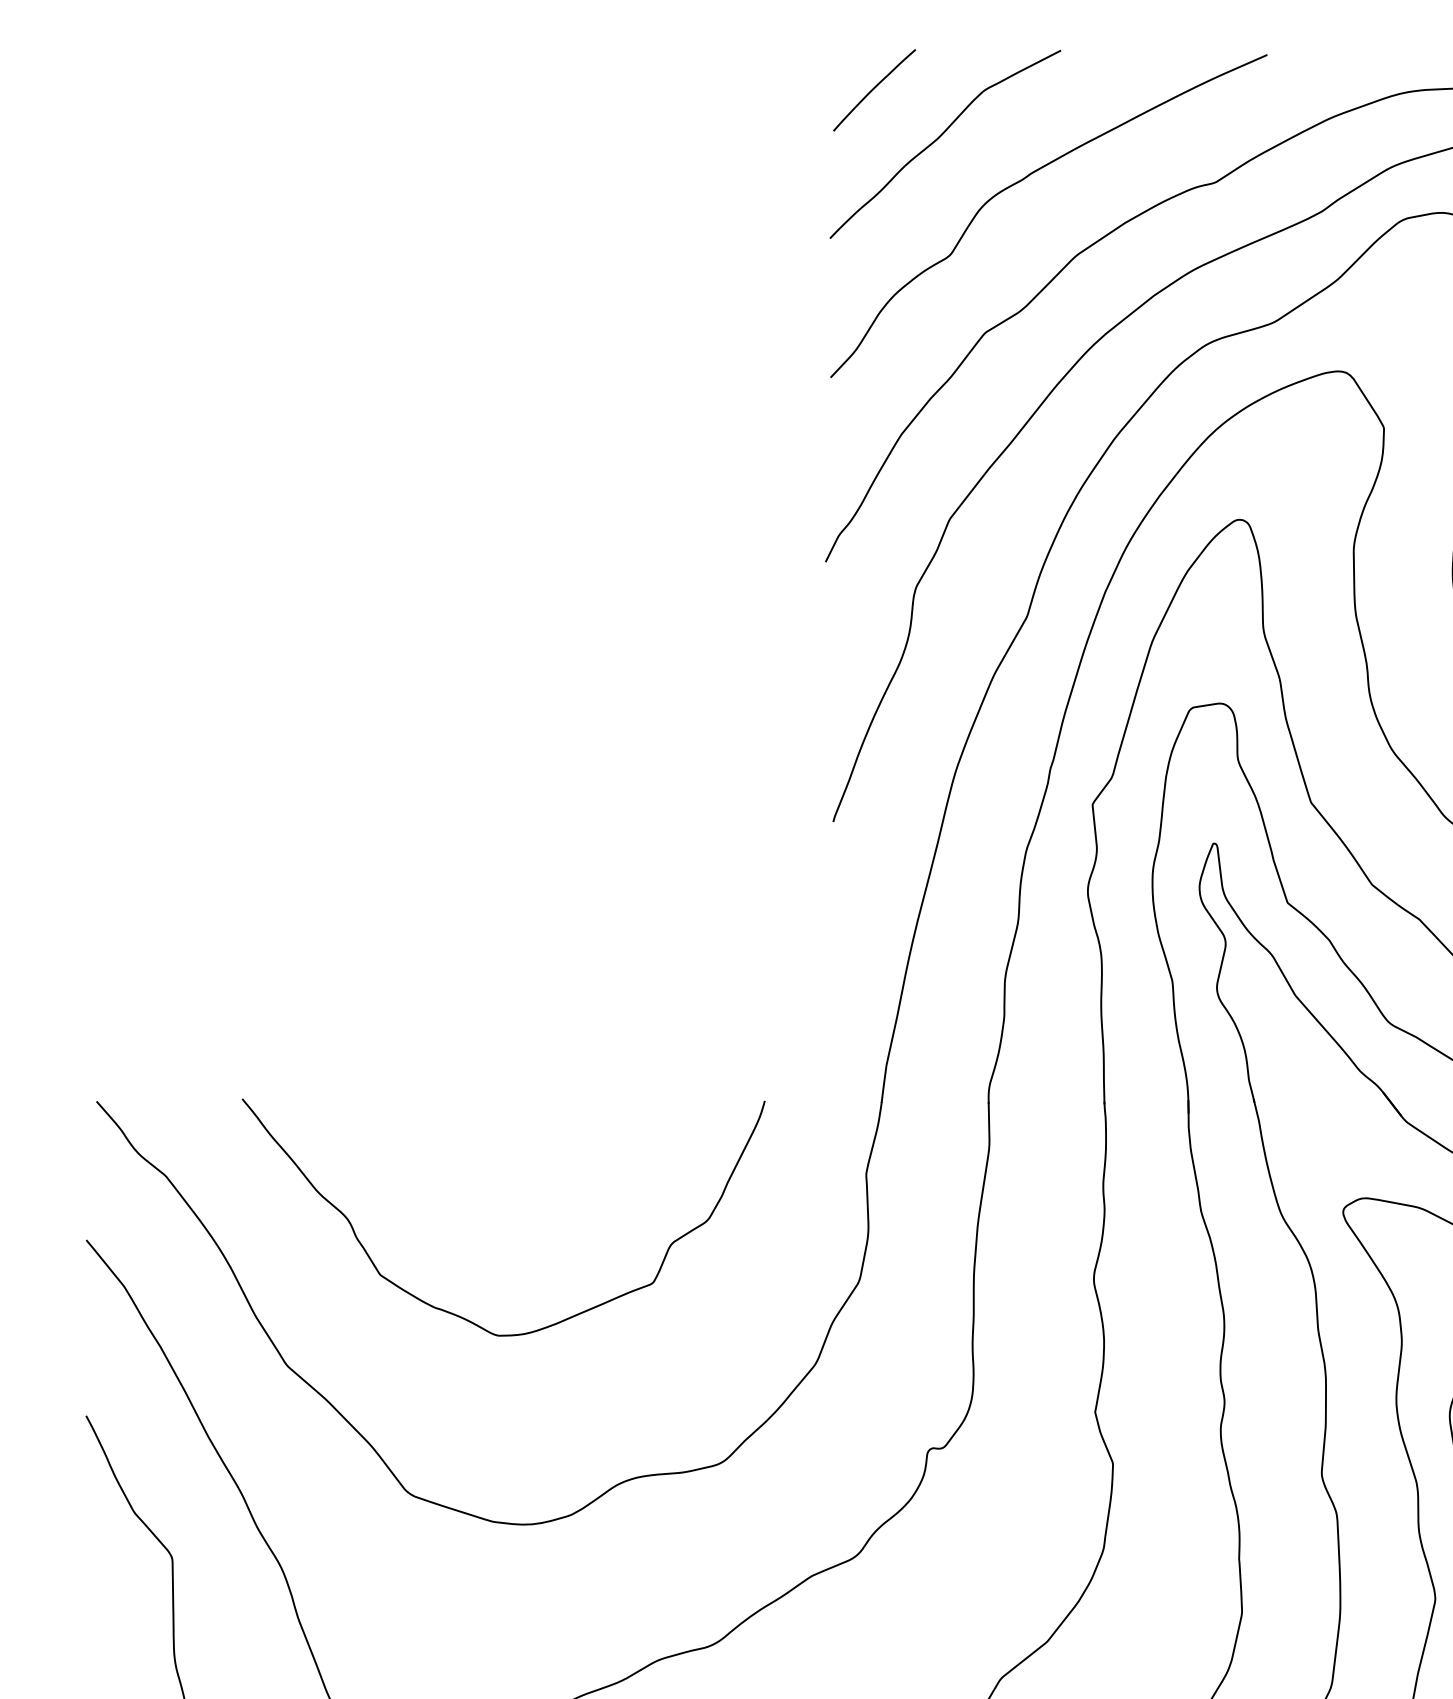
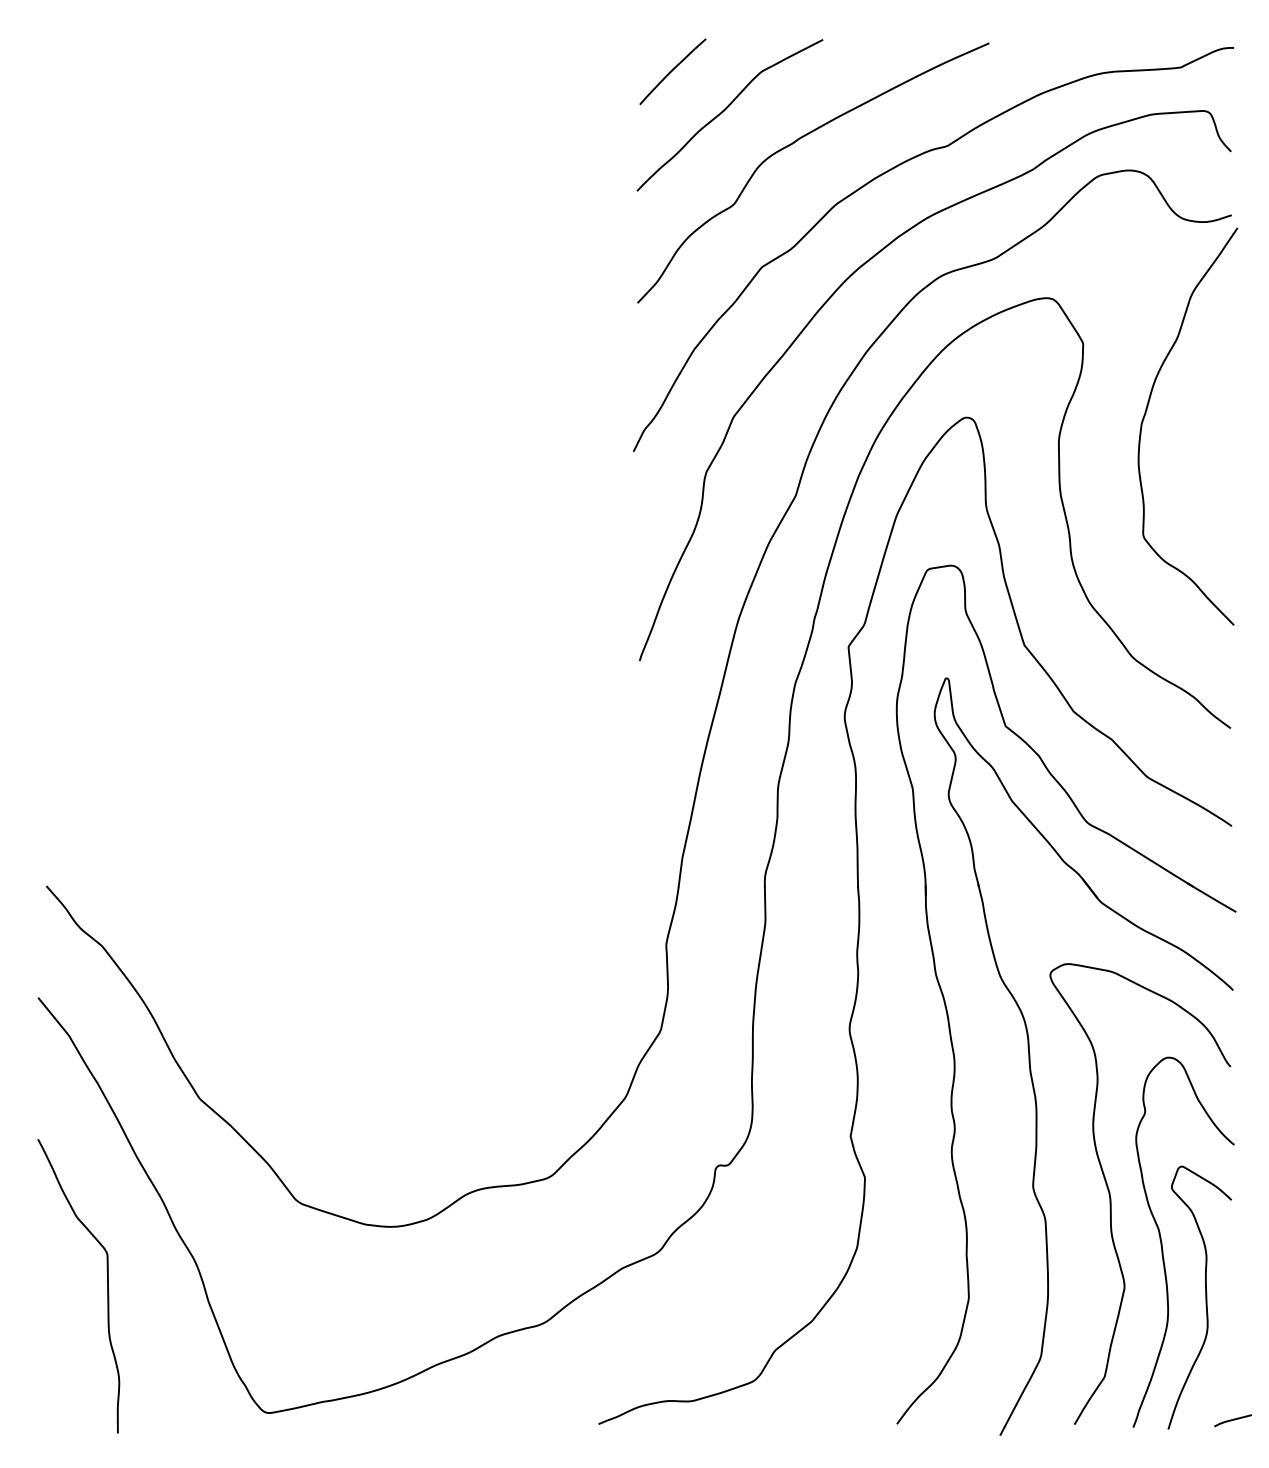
curve: (460, 1315) -> (339, 1058), removed

